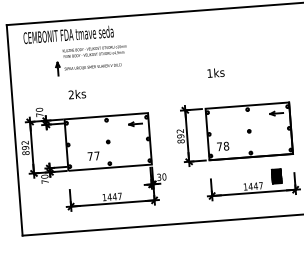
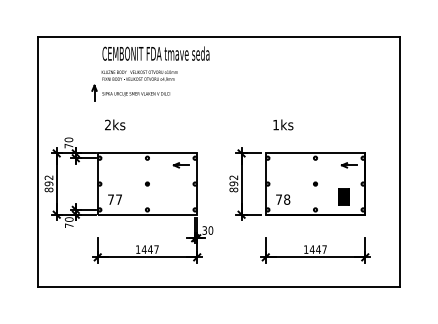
text: (68, 34) -> (155, 53), moved
text: (216, 72) -> (283, 124), moved
text: (93, 156) -> (114, 199), moved
part: (276, 176) -> (343, 196), moved

